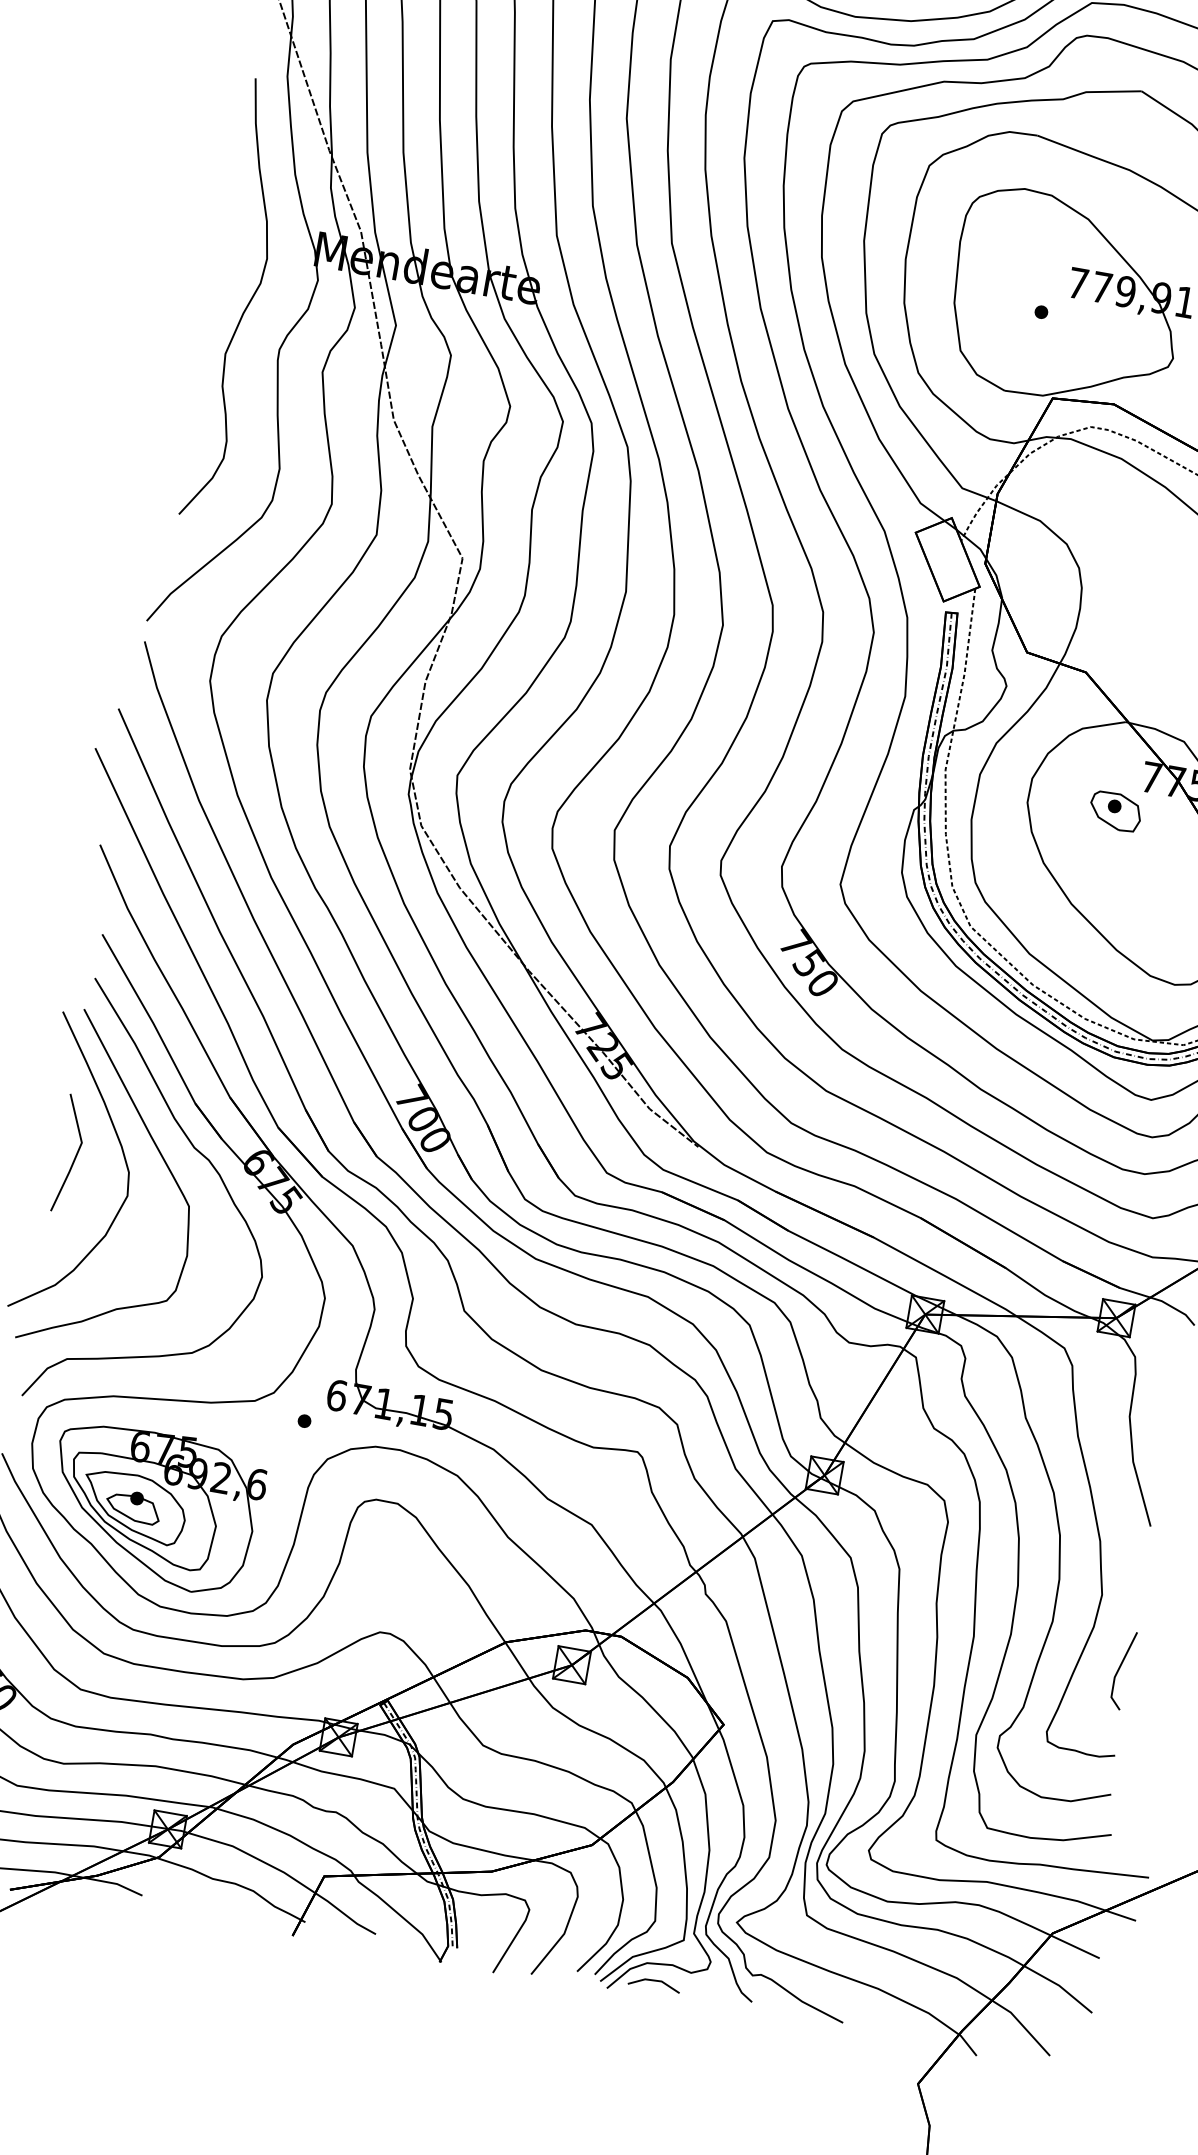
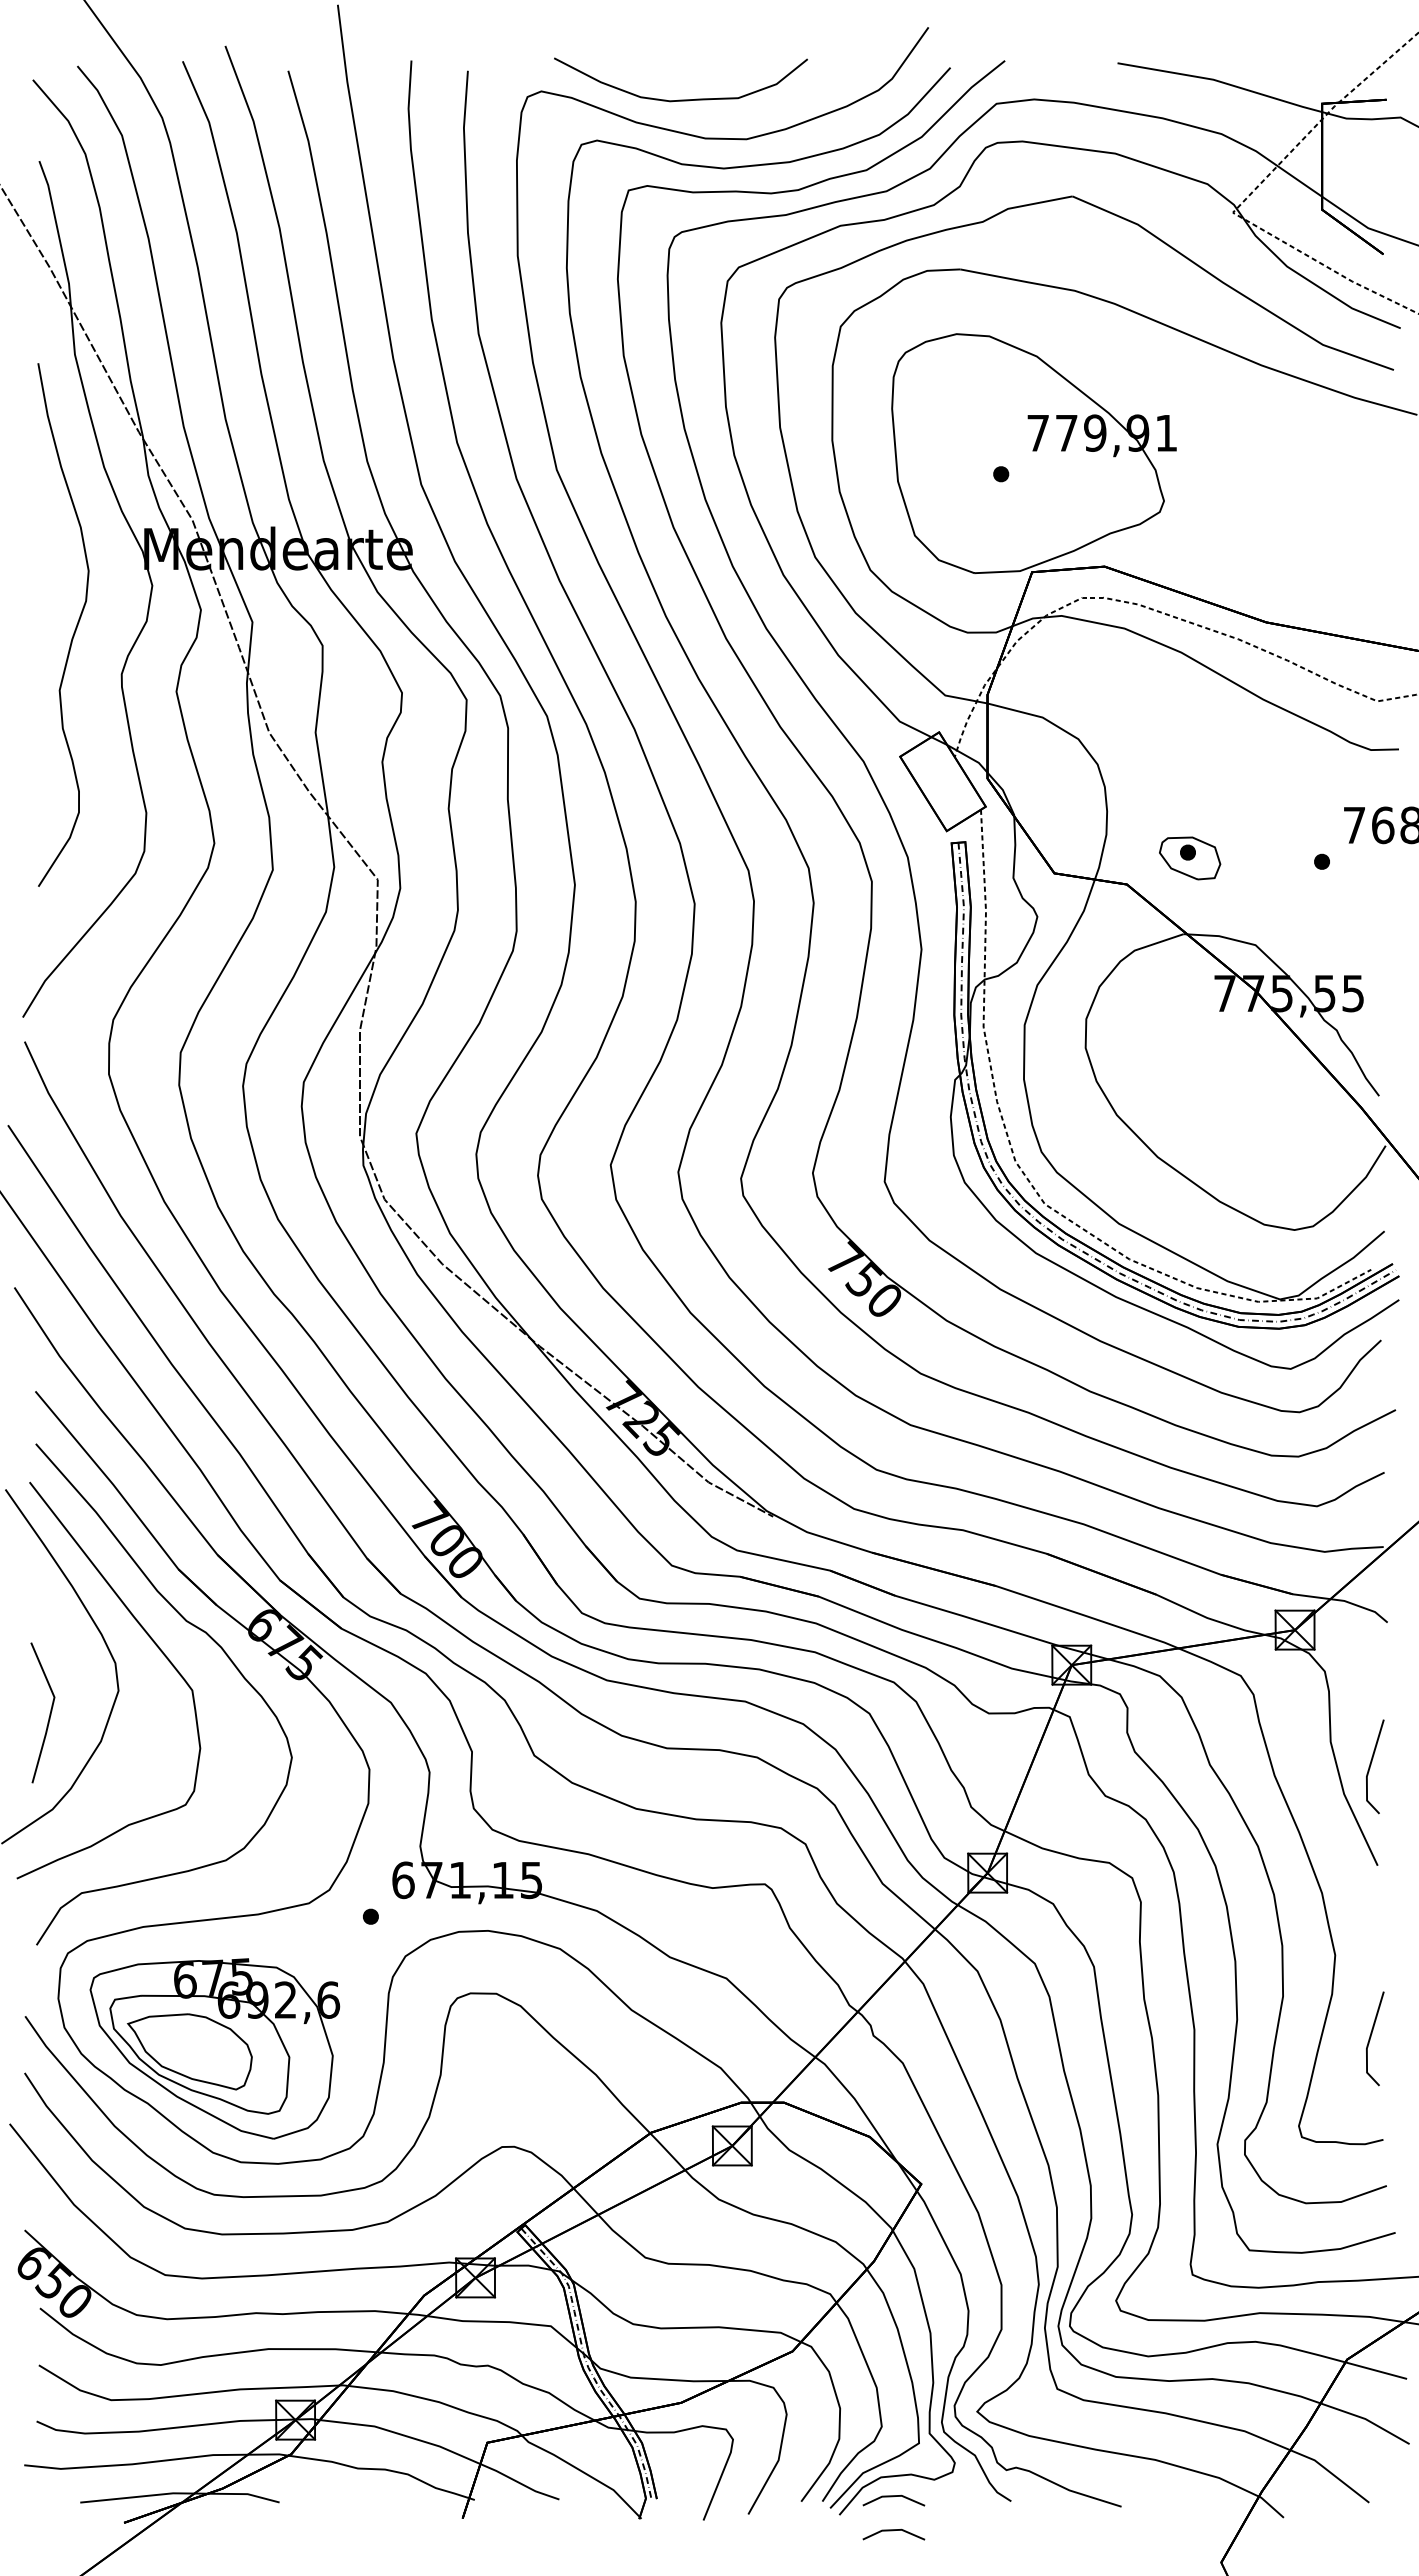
part: (1115, 811) -> (1190, 858), moved
line: (75, 1155) -> (49, 1713), moved
line: (1160, 1442) -> (1371, 1765), added
part: (133, 1506) -> (189, 2051), removed
line: (649, 2010) -> (893, 2531), added

